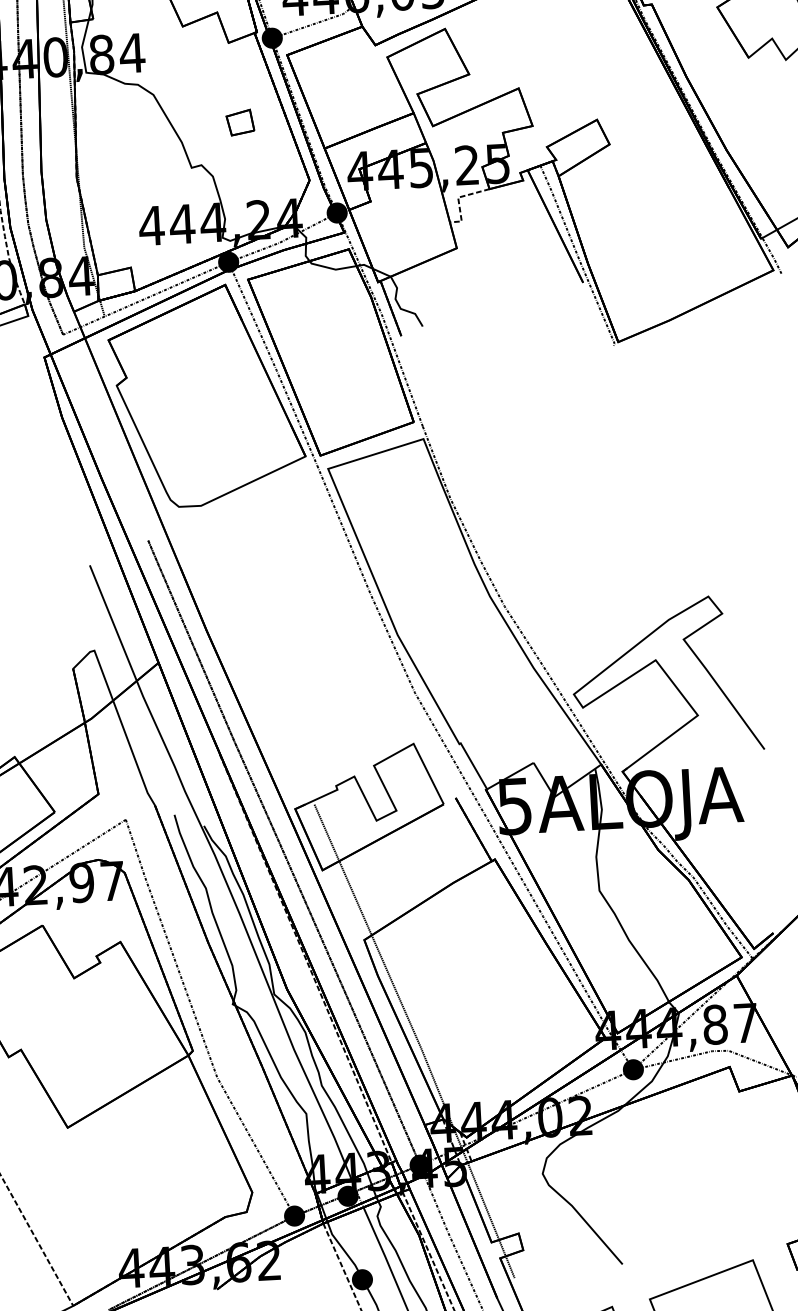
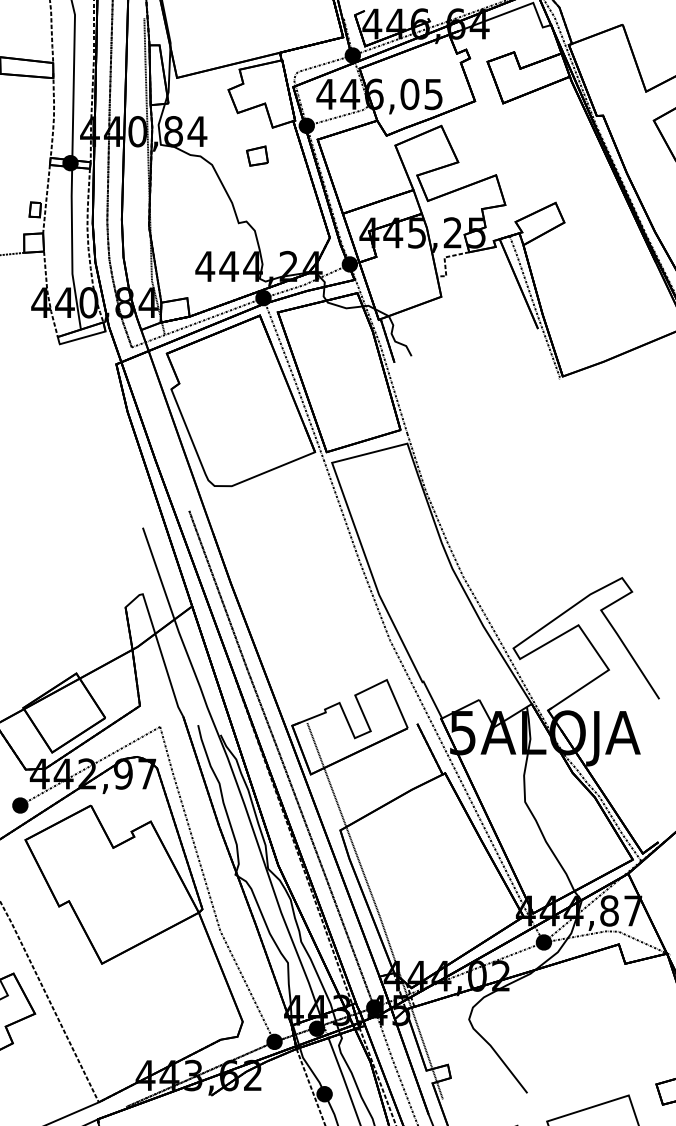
part: (240, 121) -> (257, 155), moved

